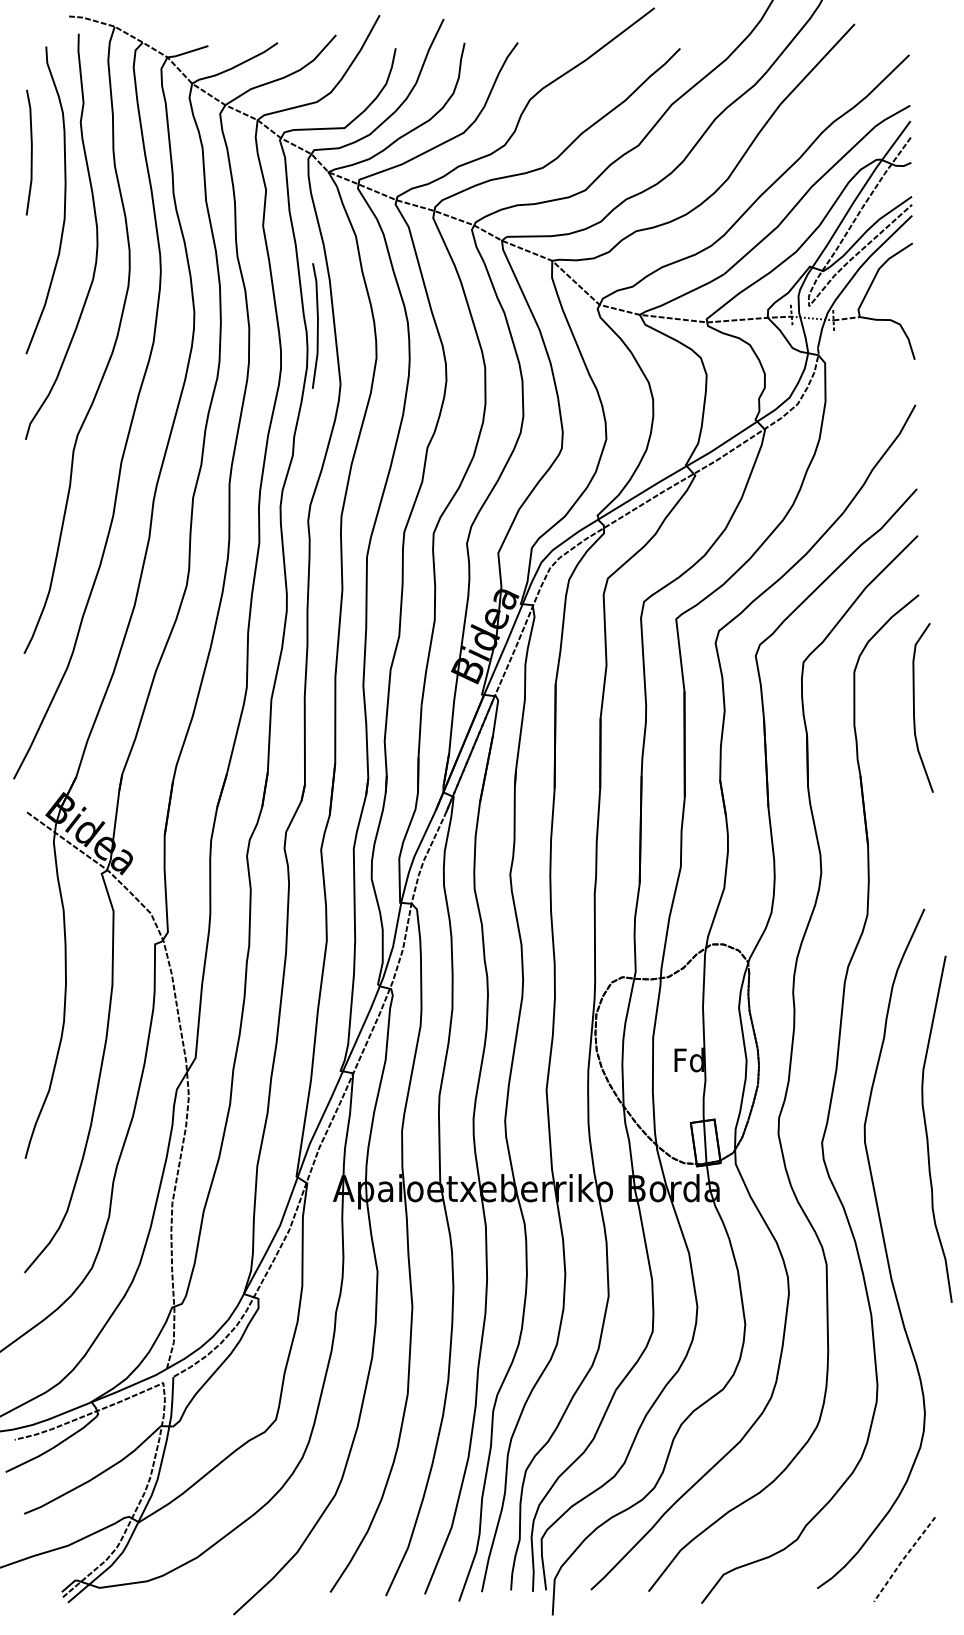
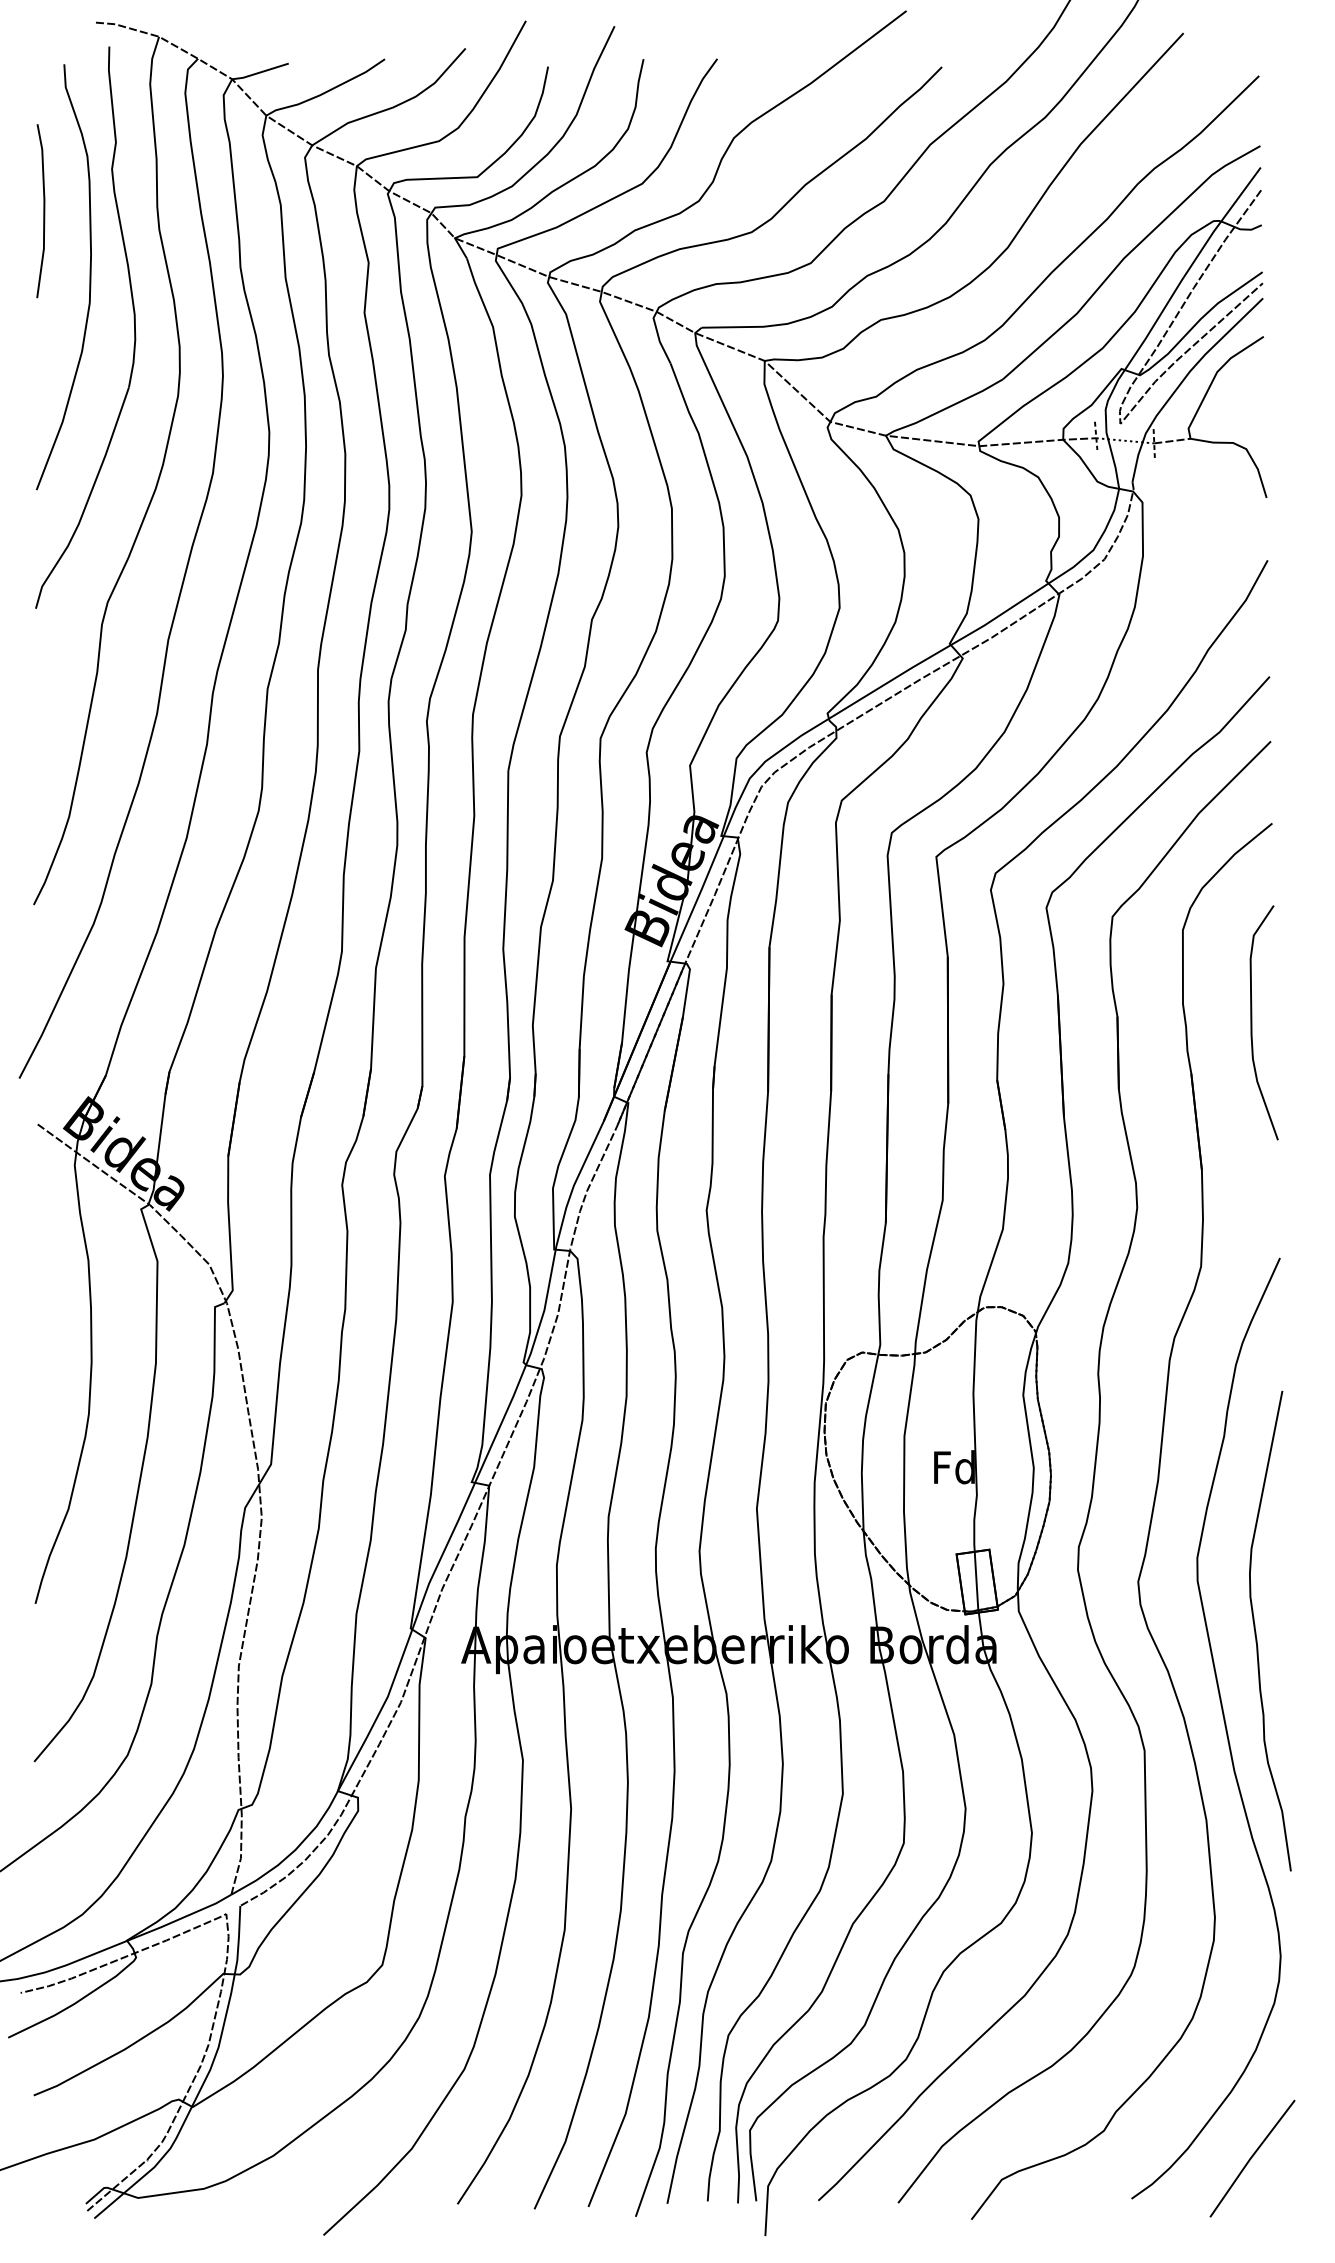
line: (317, 326) -> (439, 451), removed
curve: (914, 707) -> (1252, 1022), moved
curve: (926, 1129) -> (1256, 1631), moved
line: (903, 1559) -> (1250, 2158), dashed -> solid

